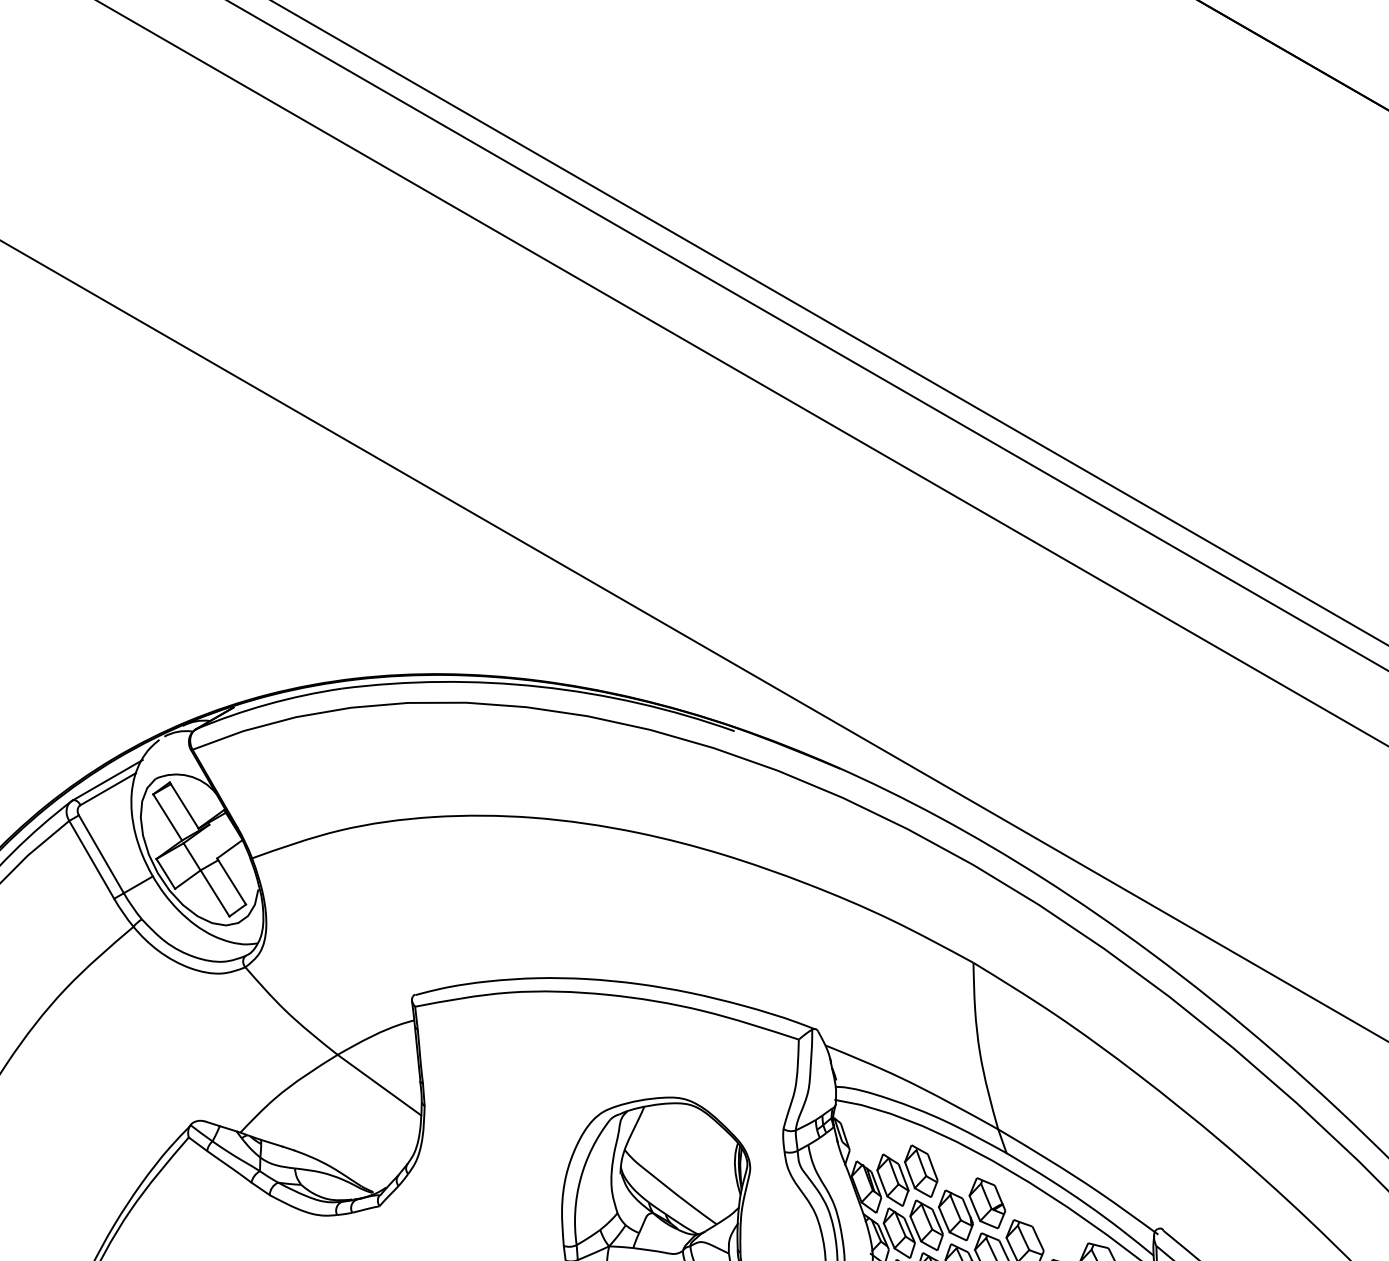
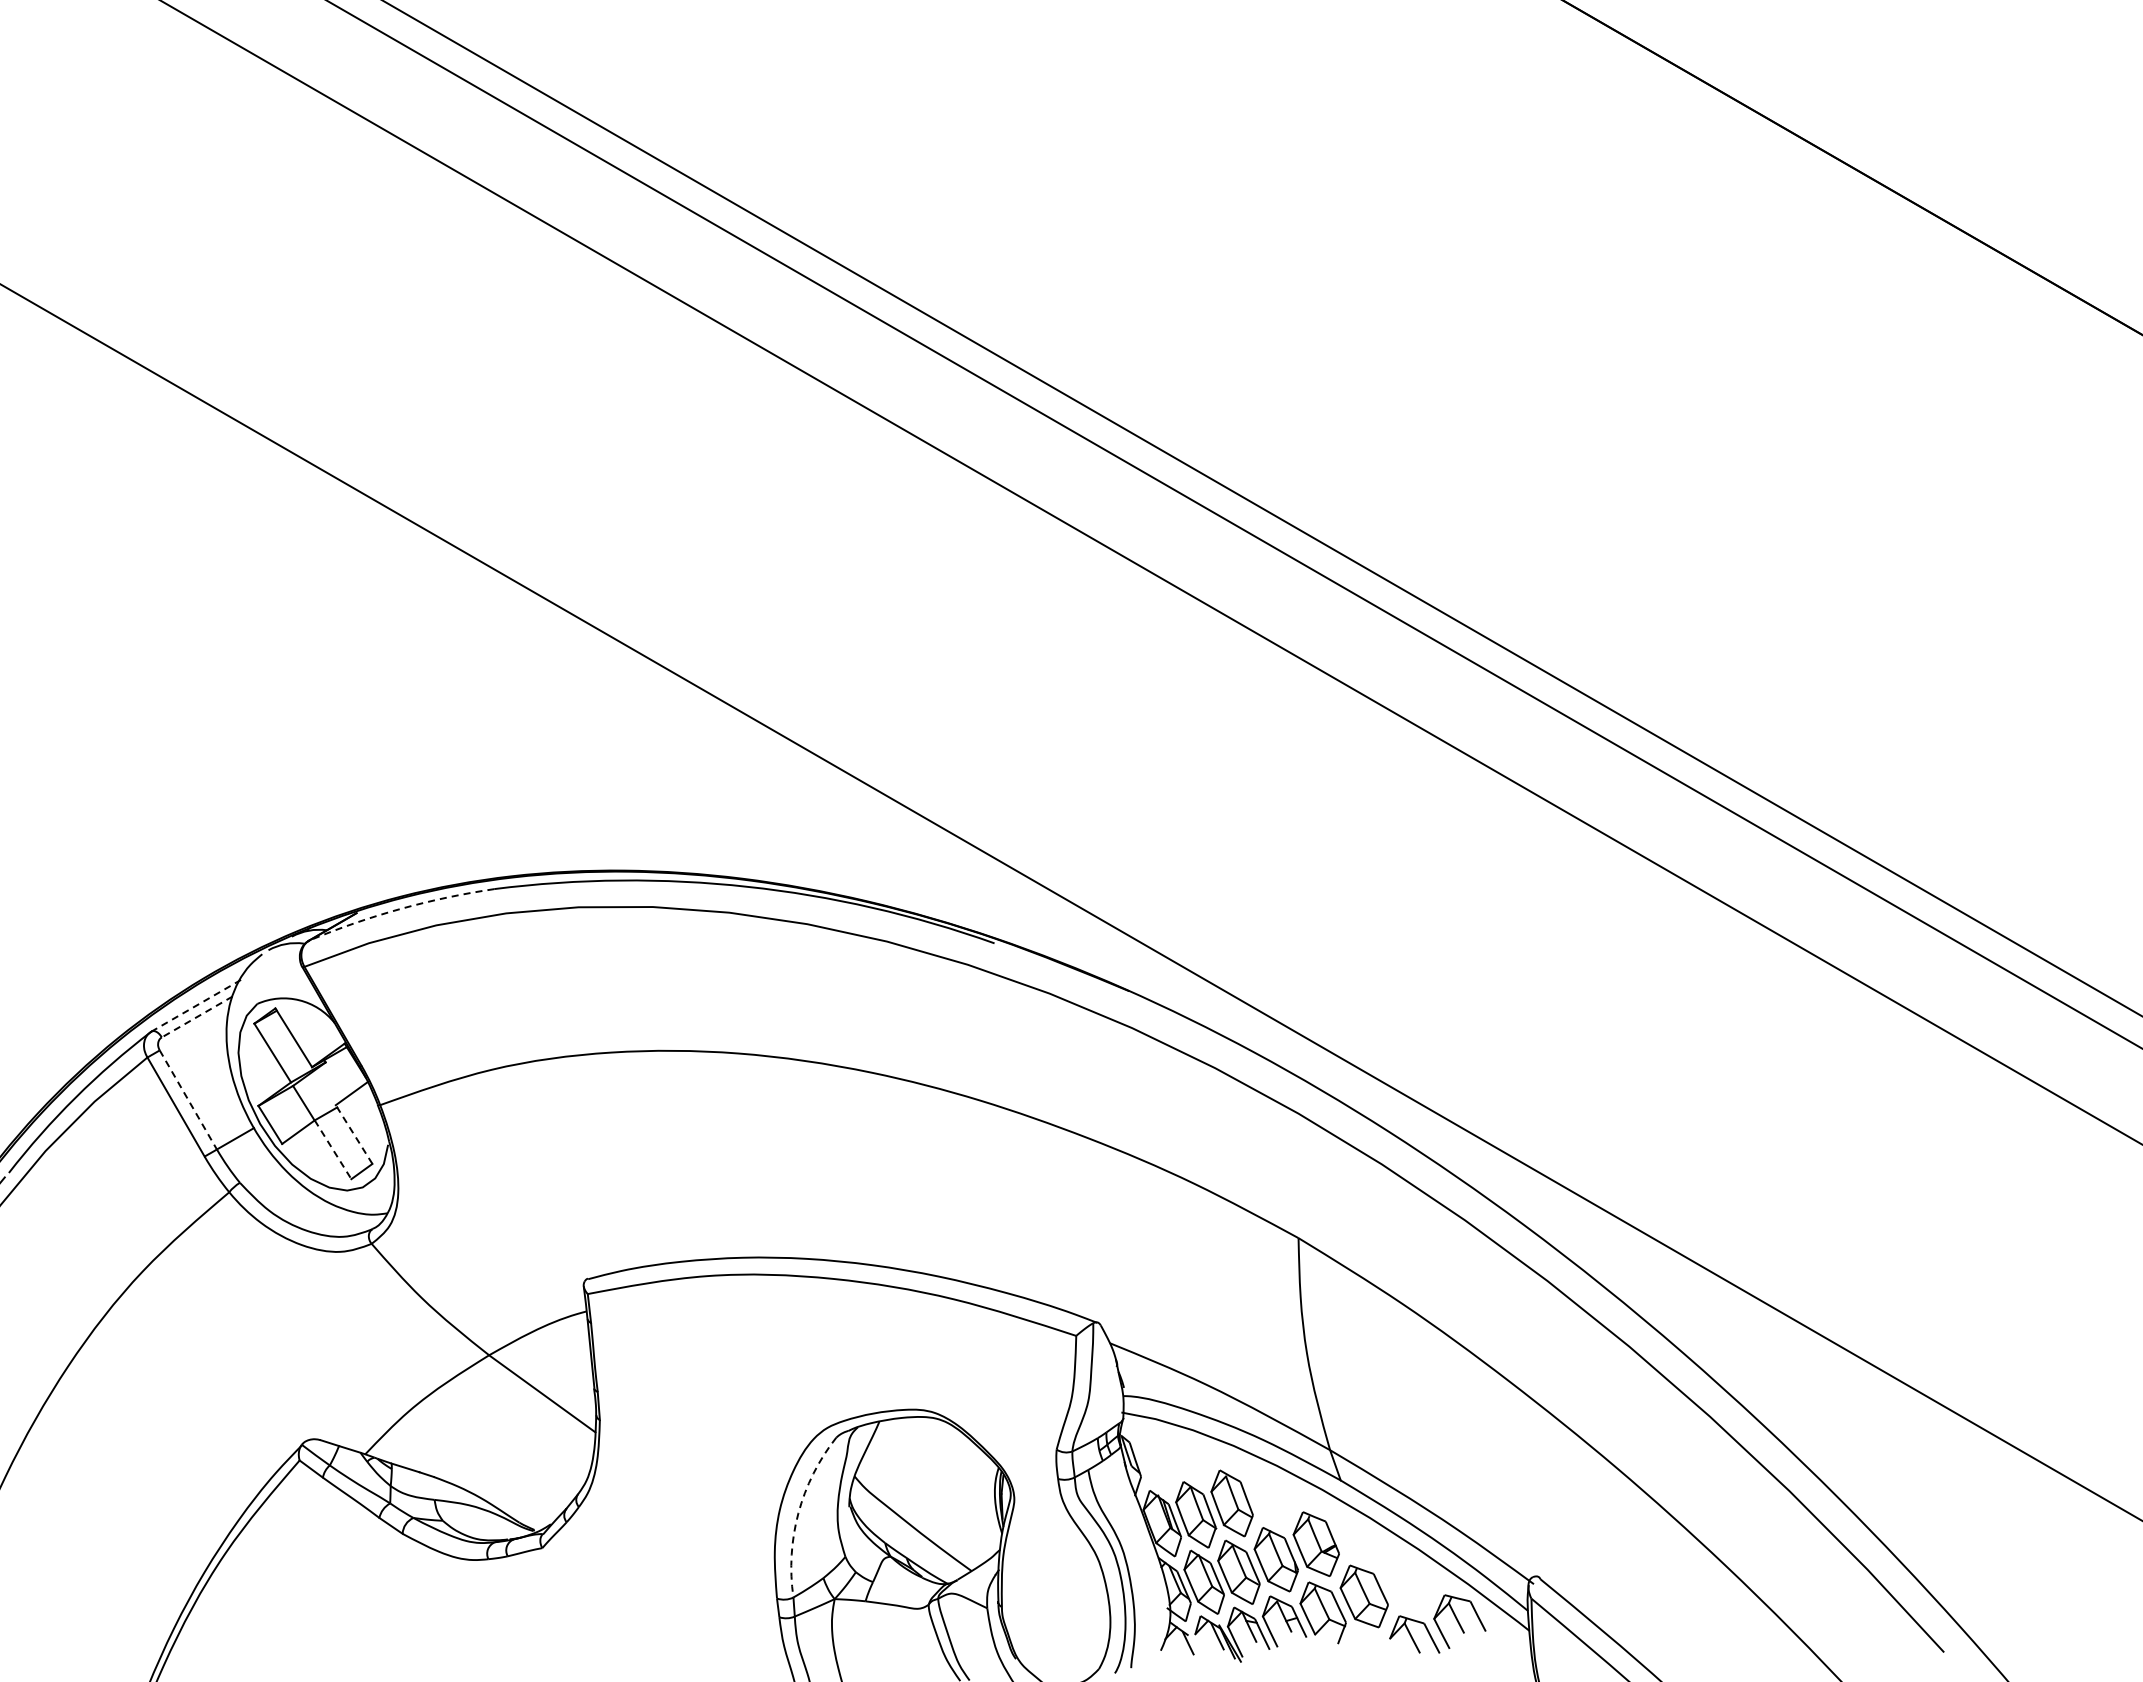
arc: (268, 704) -> (400, 909), solid -> dashed
line: (107, 780) -> (196, 1005), solid -> dashed
line: (108, 788) -> (197, 1016), solid -> dashed
line: (101, 854) -> (188, 1100), solid -> dashed
line: (231, 881) -> (354, 1134), solid -> dashed
line: (215, 893) -> (333, 1149), solid -> dashed
arc: (580, 1179) -> (798, 1513), solid -> dashed

